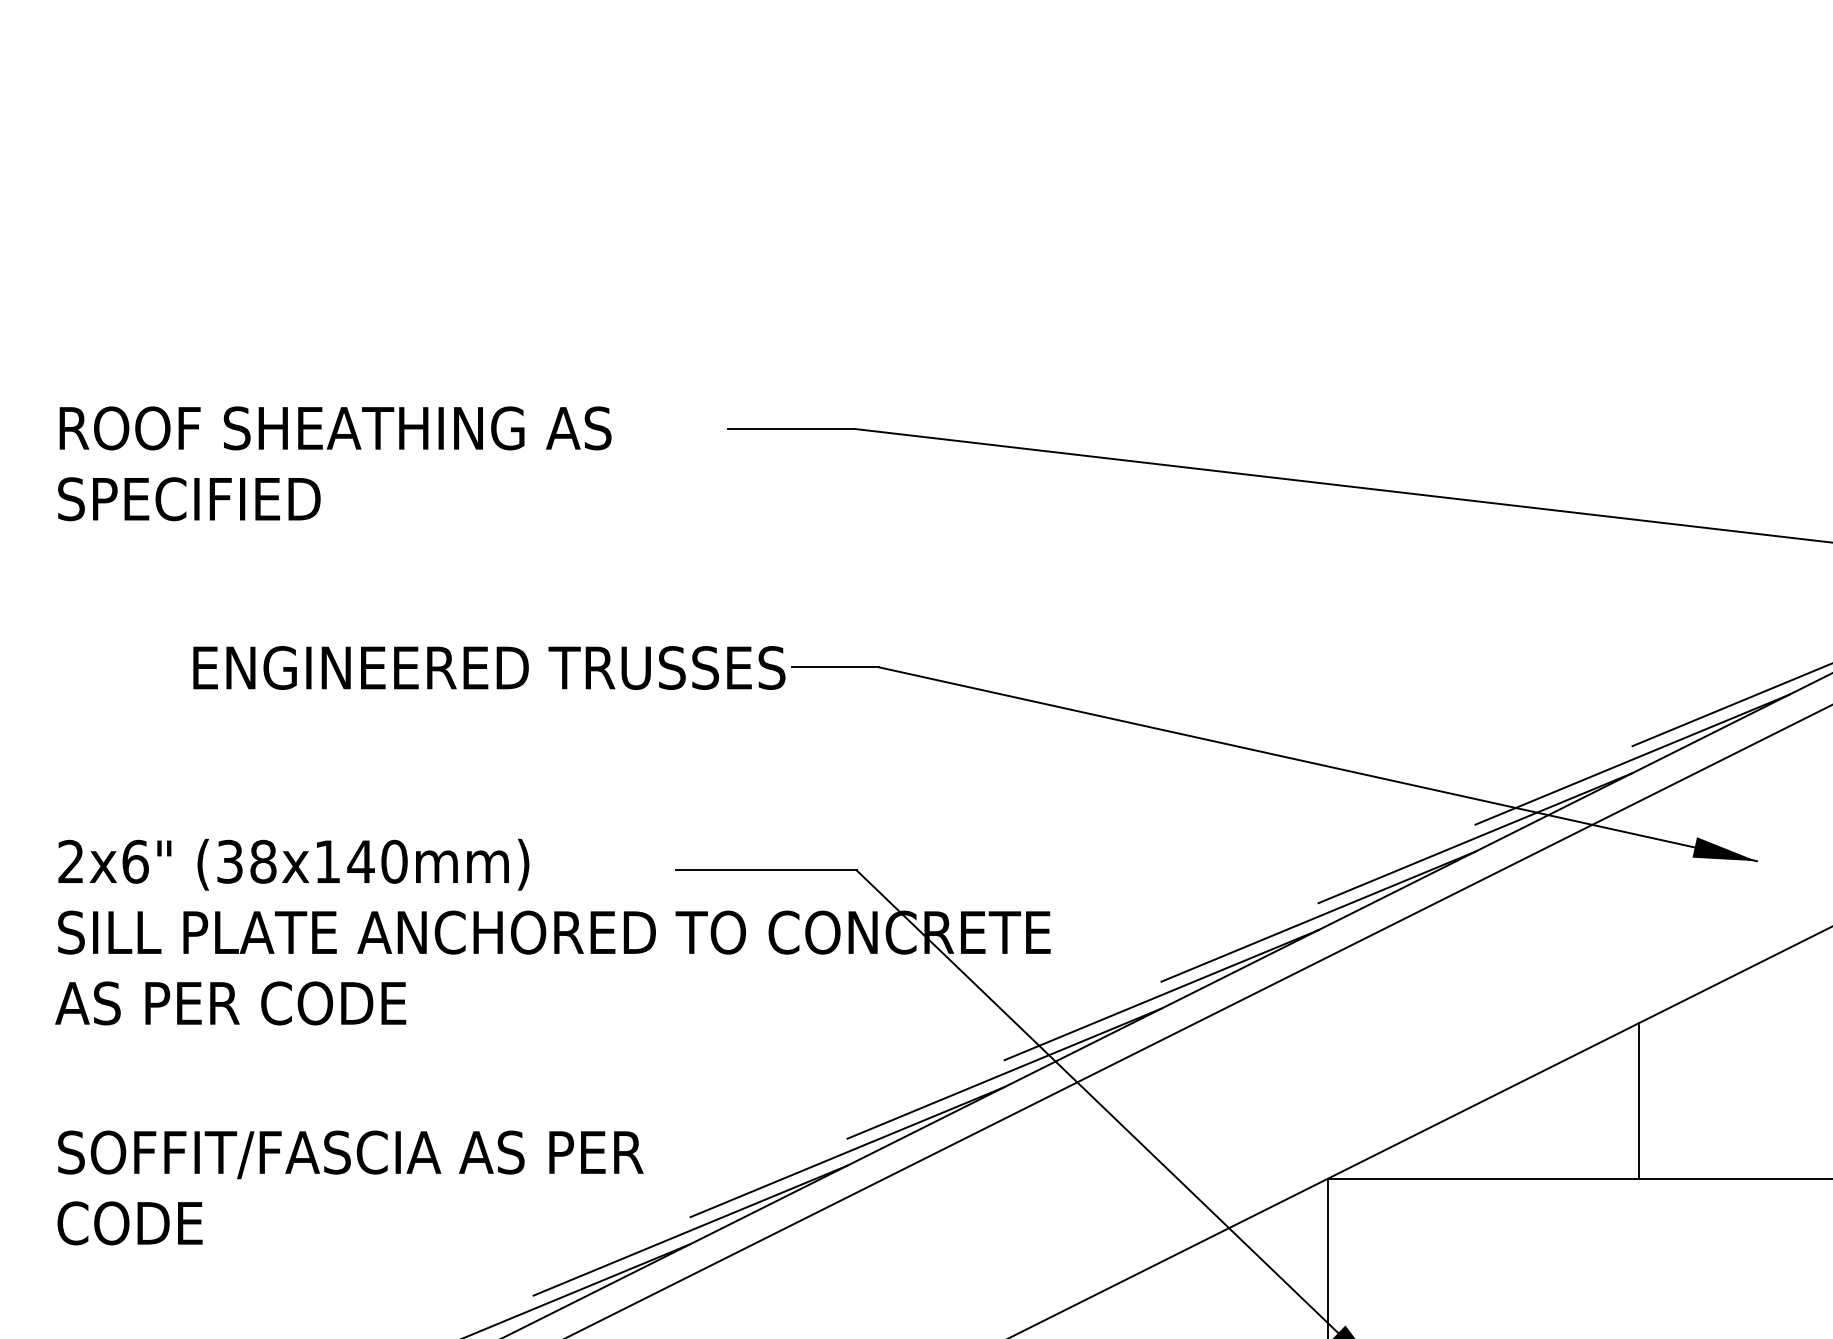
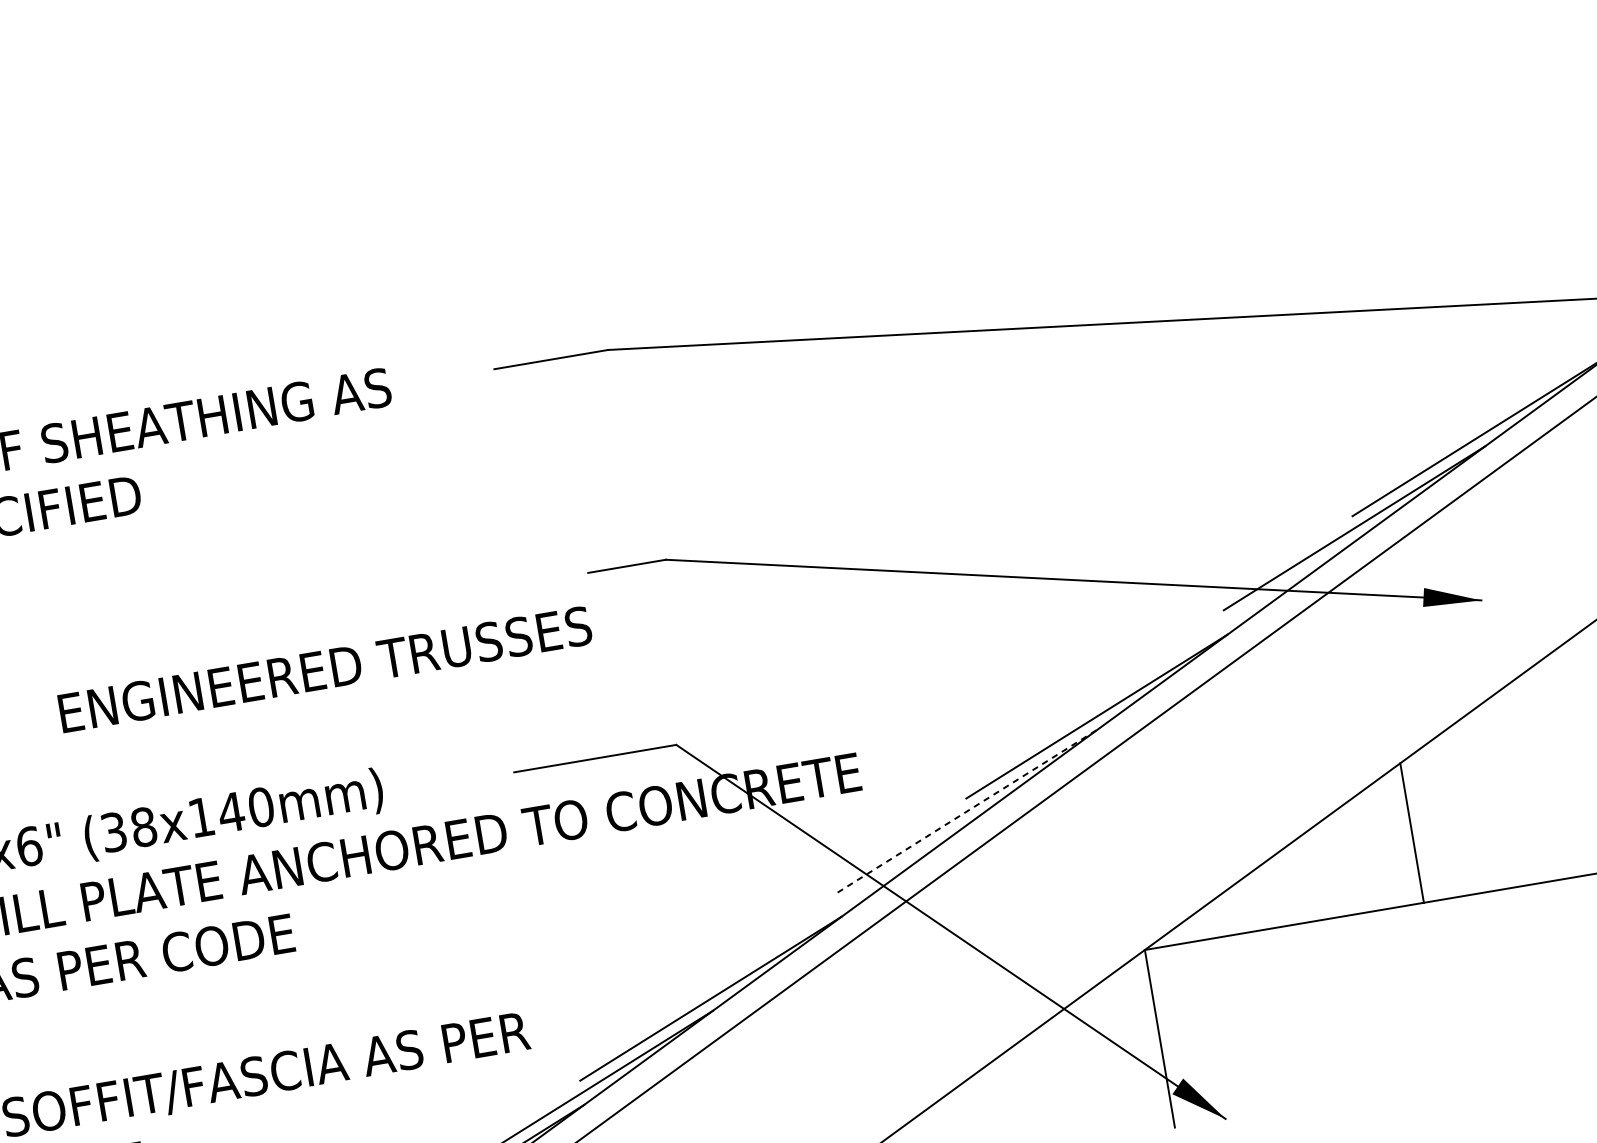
text: (489, 667) -> (325, 669), moved
line: (1475, 838) -> (1225, 622), removed
line: (1161, 995) -> (968, 810), solid -> dashed
line: (1004, 1073) -> (839, 904), removed

